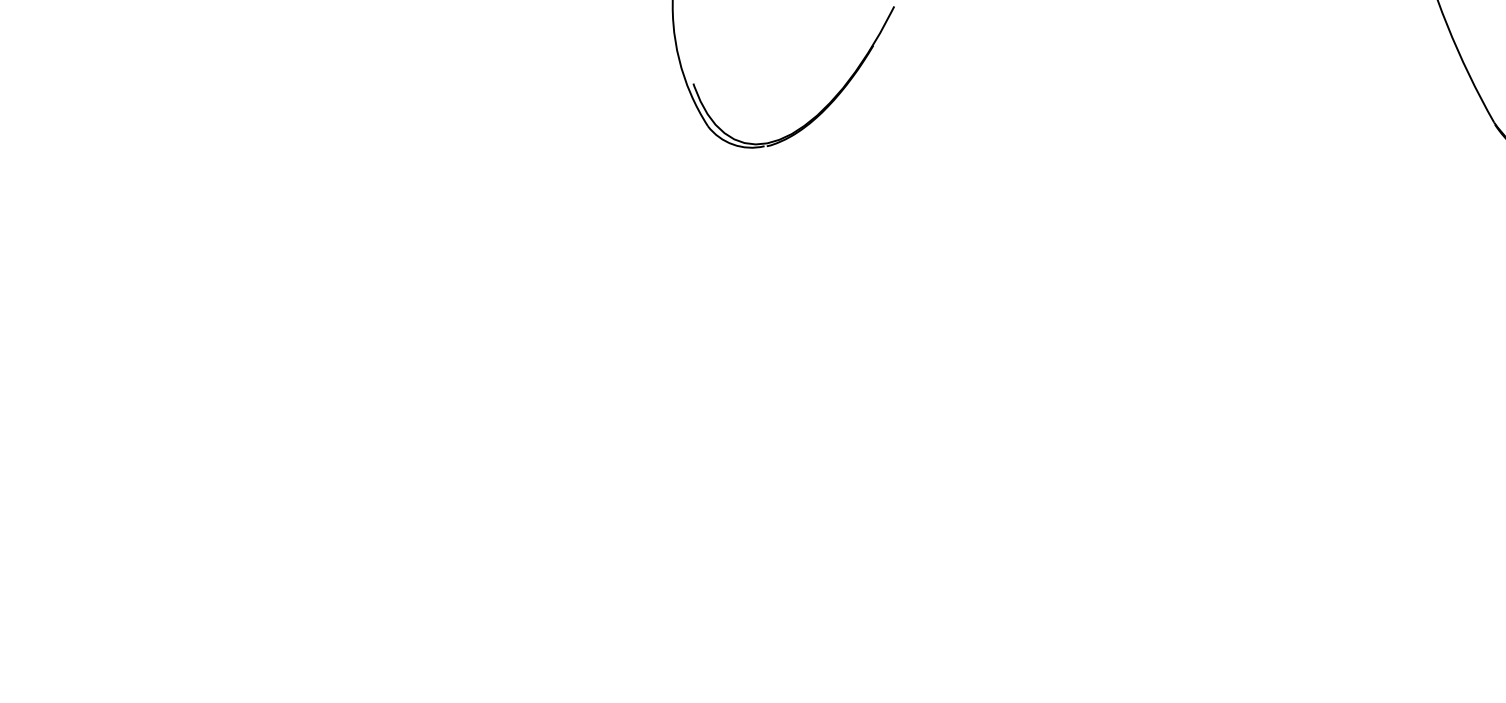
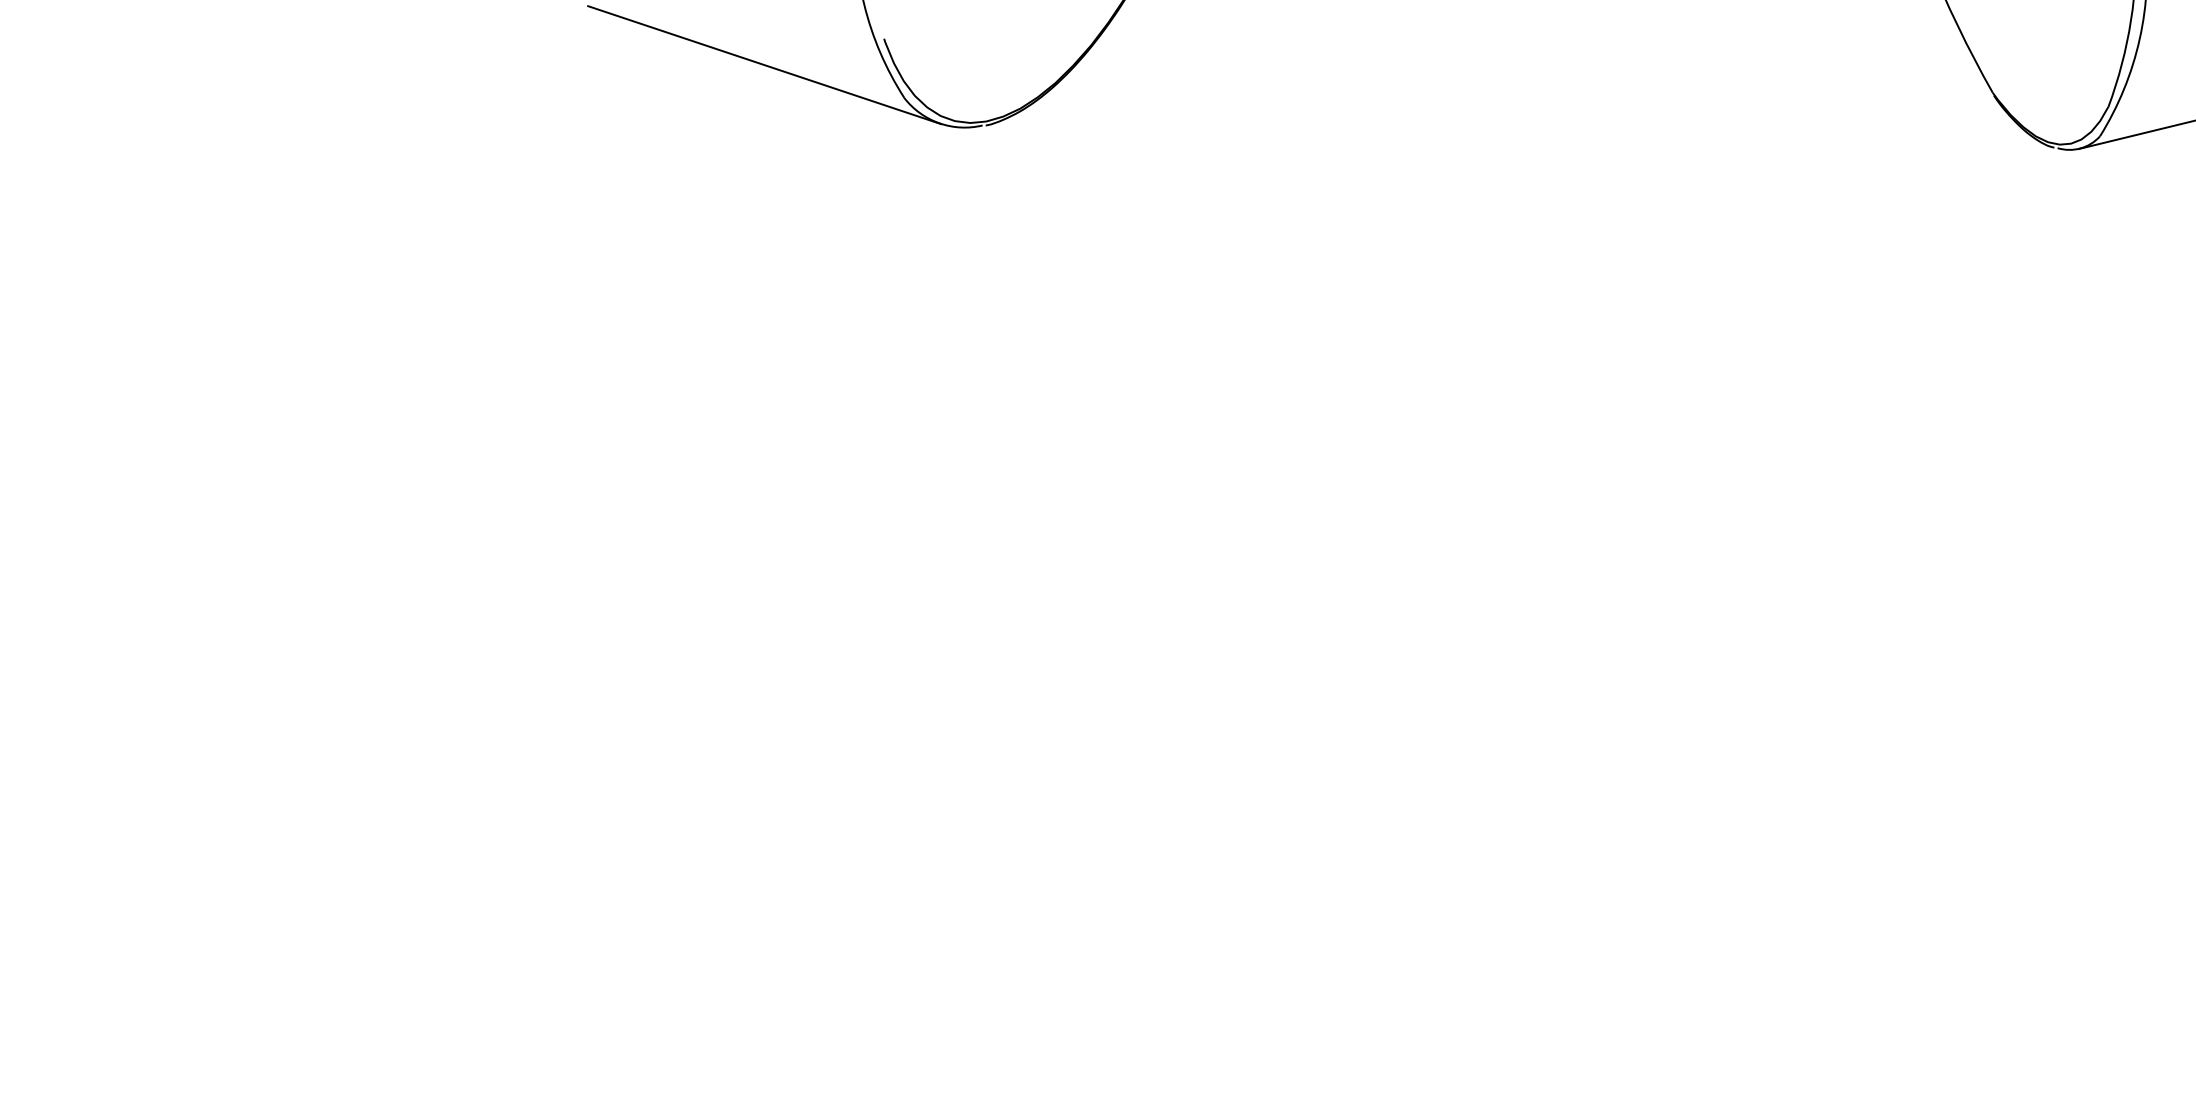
line: (607, 102) -> (764, 65), added

